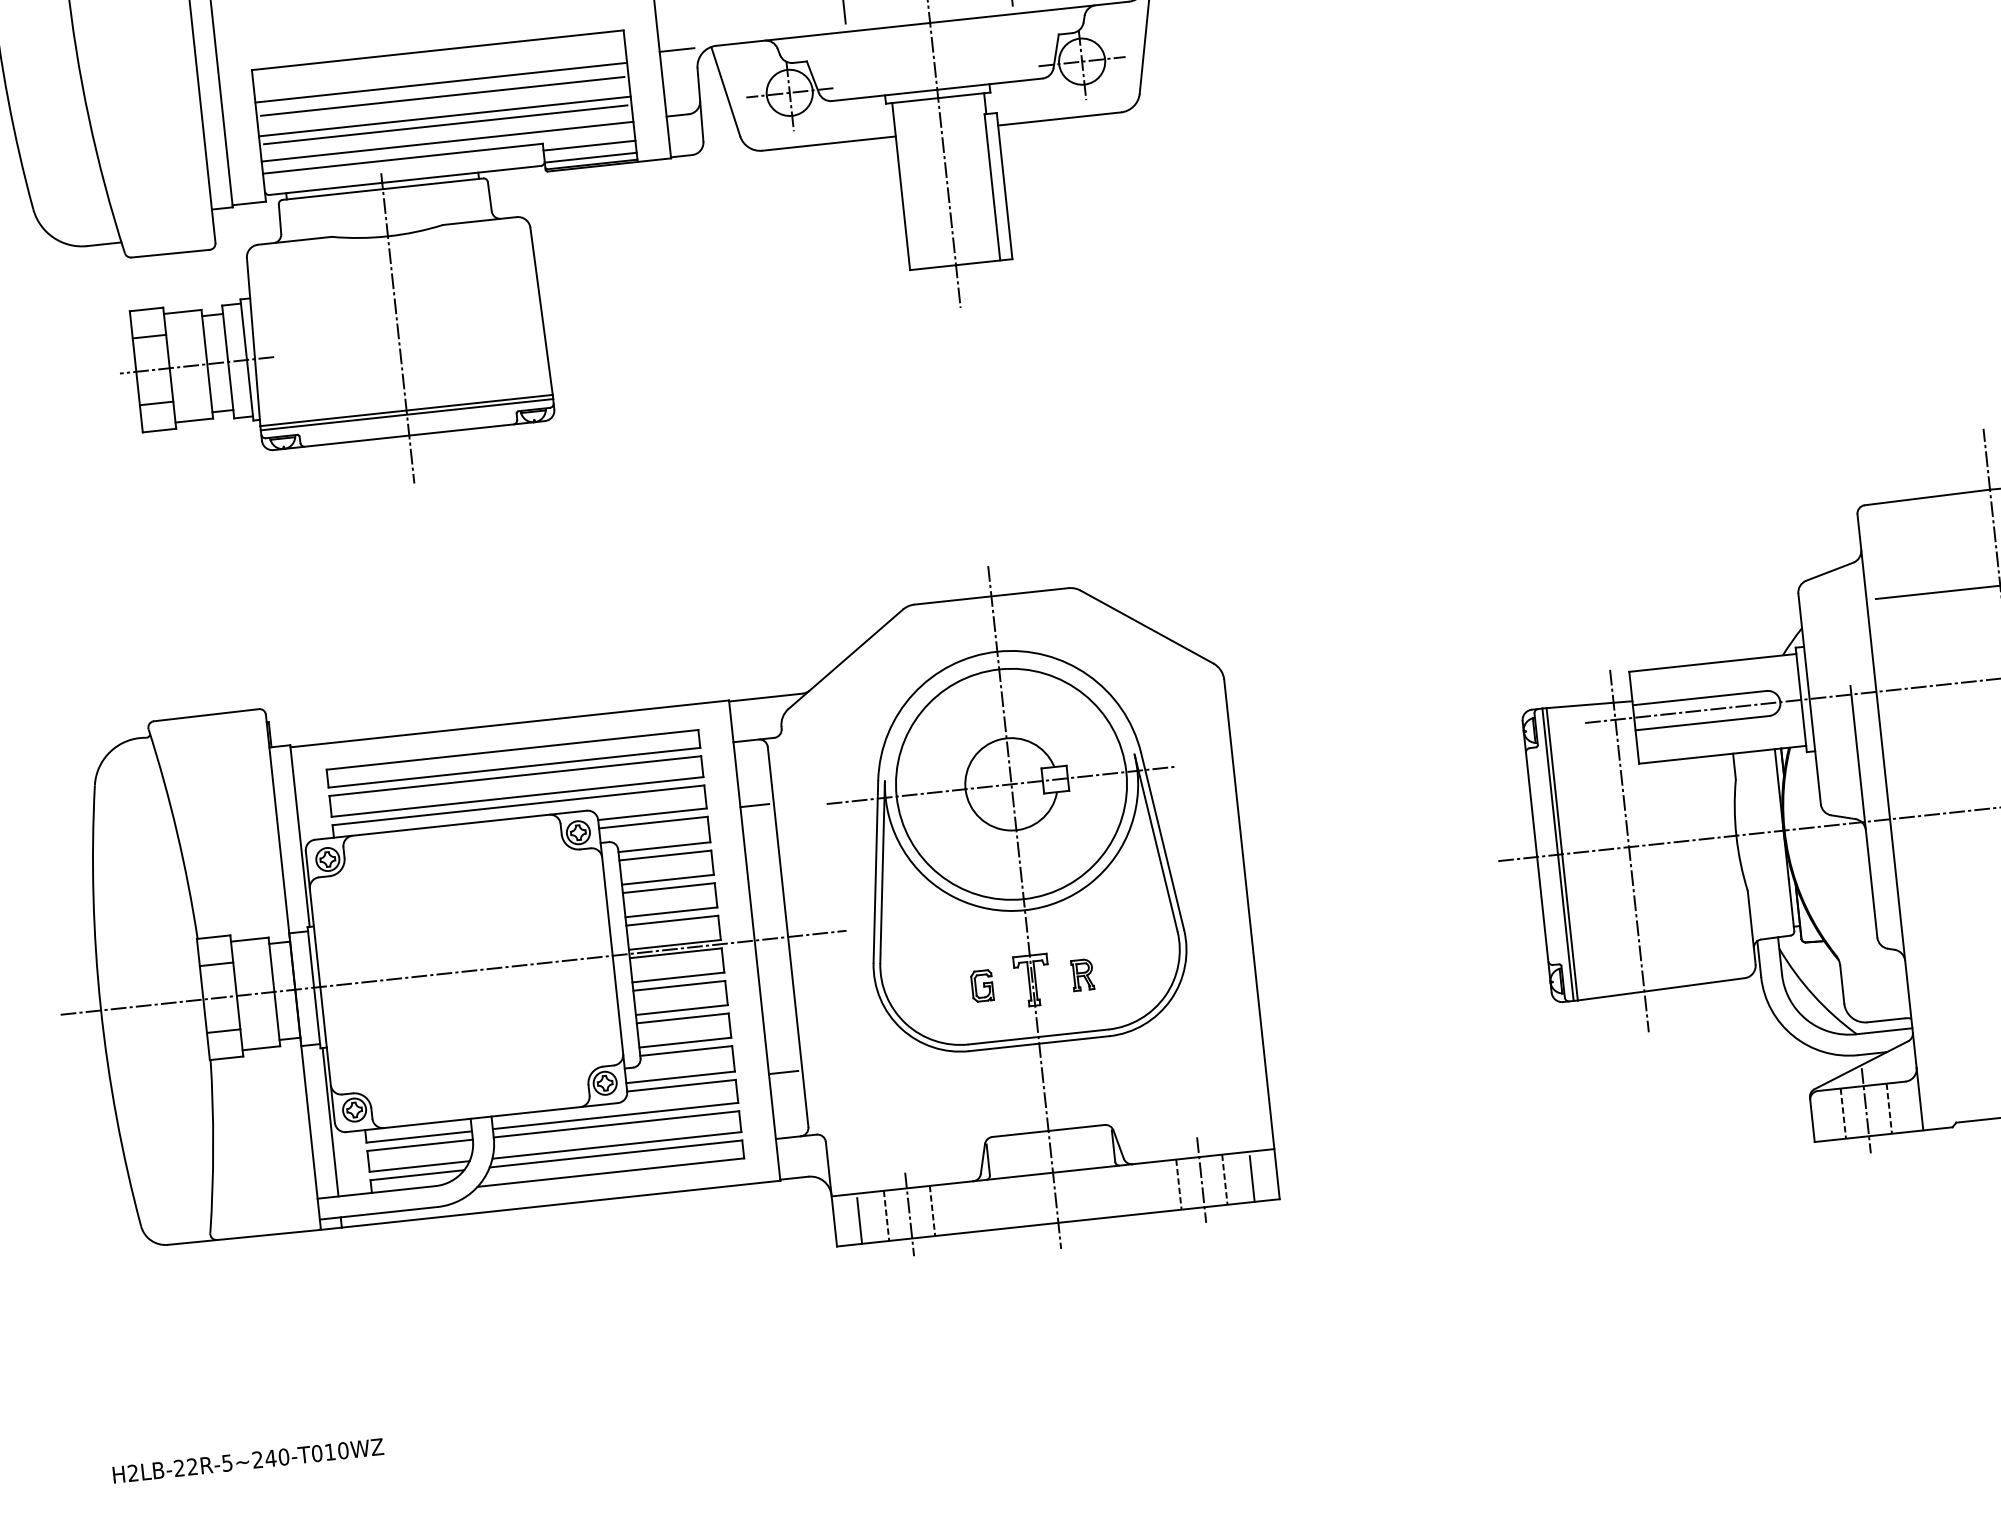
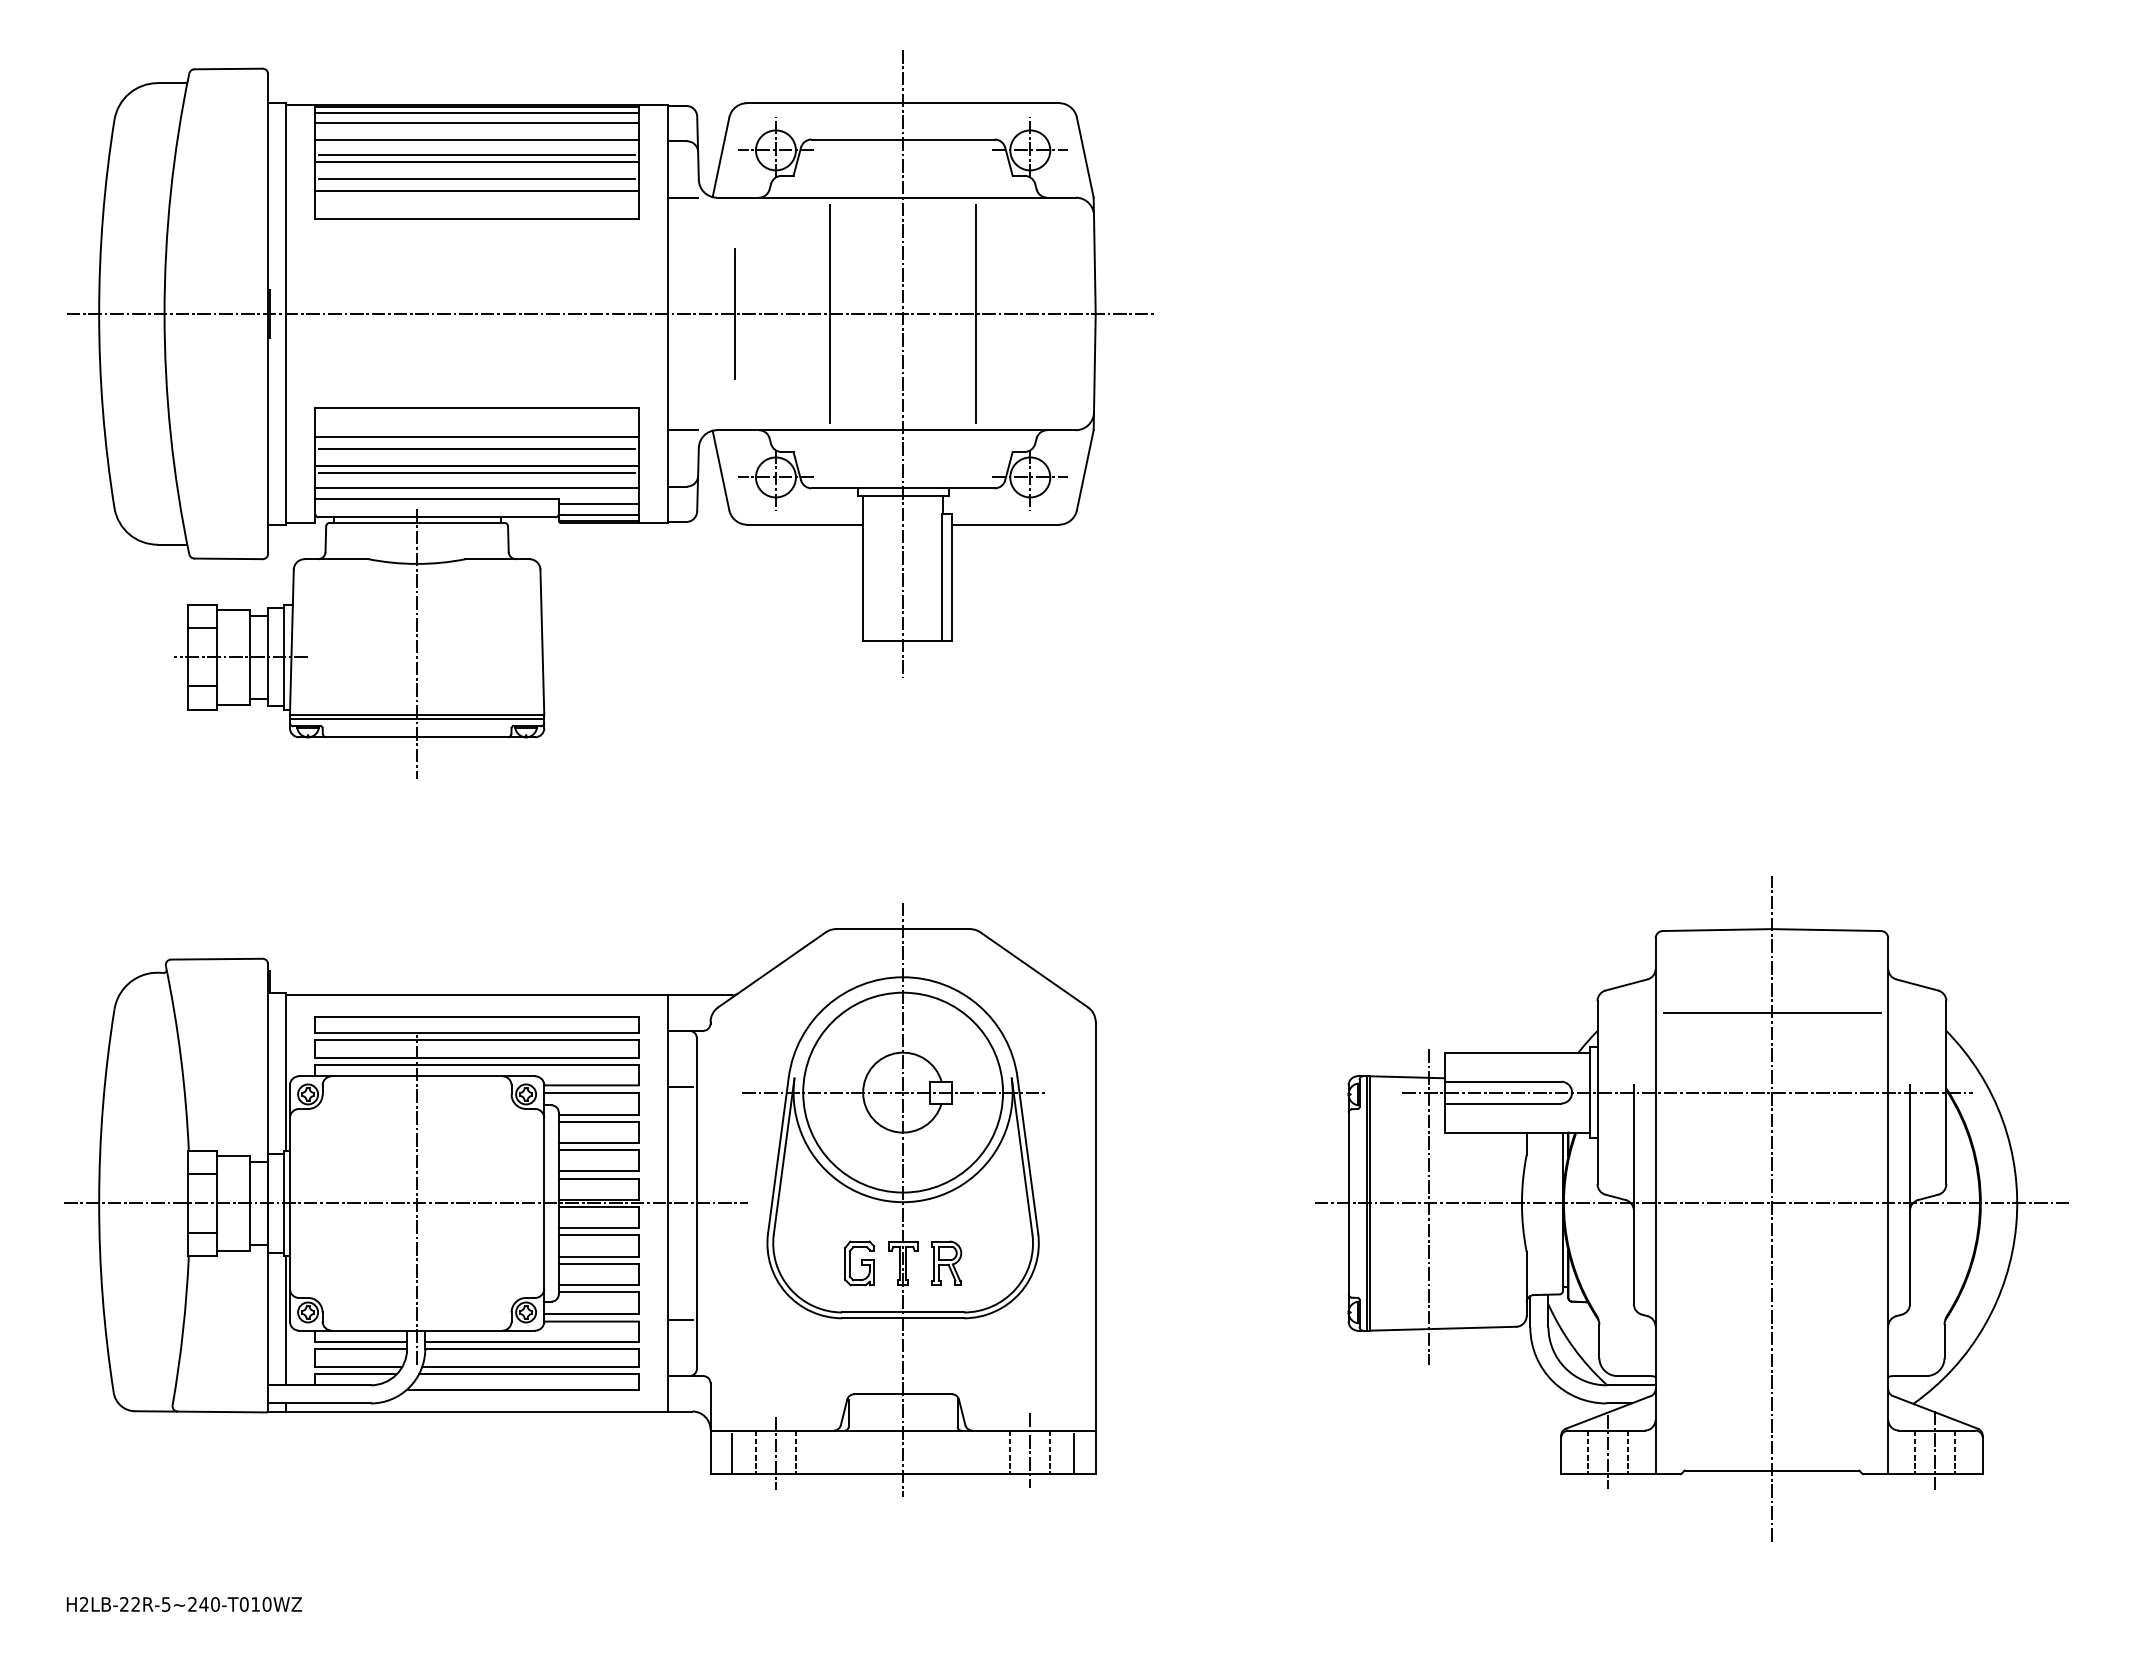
line: (466, 966) -> (417, 1199), added
part: (1082, 974) -> (946, 1262), size x1.67
part: (982, 986) -> (859, 1263), size x1.67

